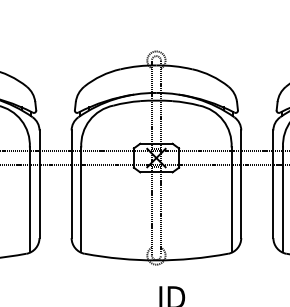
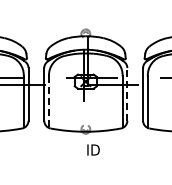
line: (241, 182) -> (127, 93), solid -> dashed
line: (82, 200) -> (49, 102), solid -> dashed

